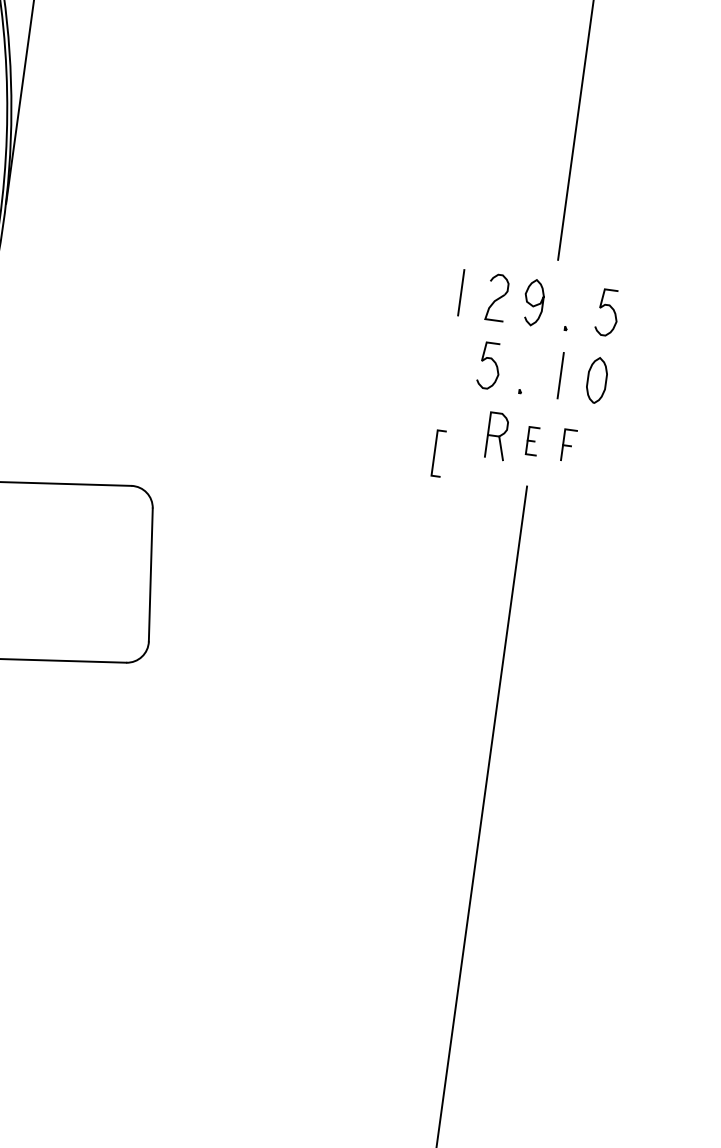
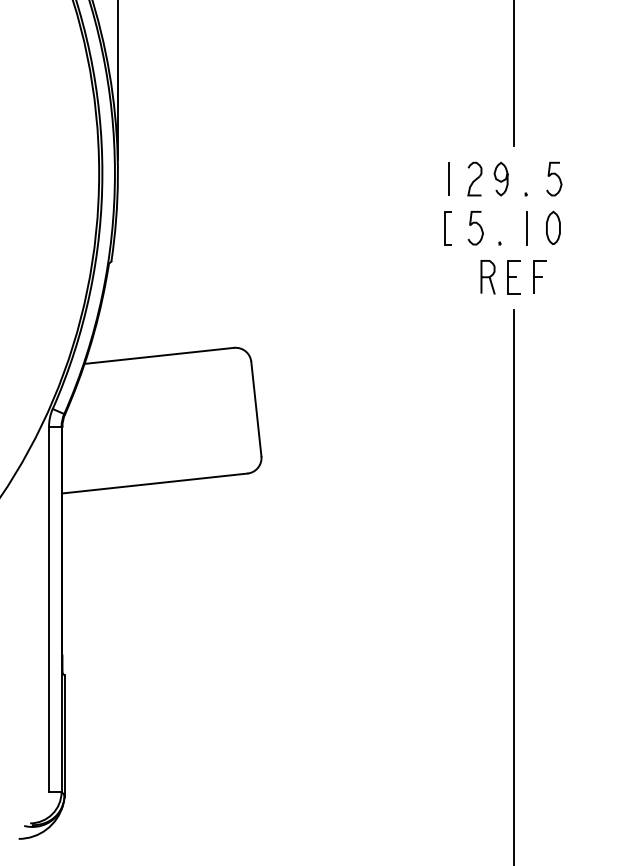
part: (532, 441) -> (513, 277), size x1.67
part: (568, 444) -> (539, 276), size x1.43
line: (434, 453) -> (445, 228), moved

